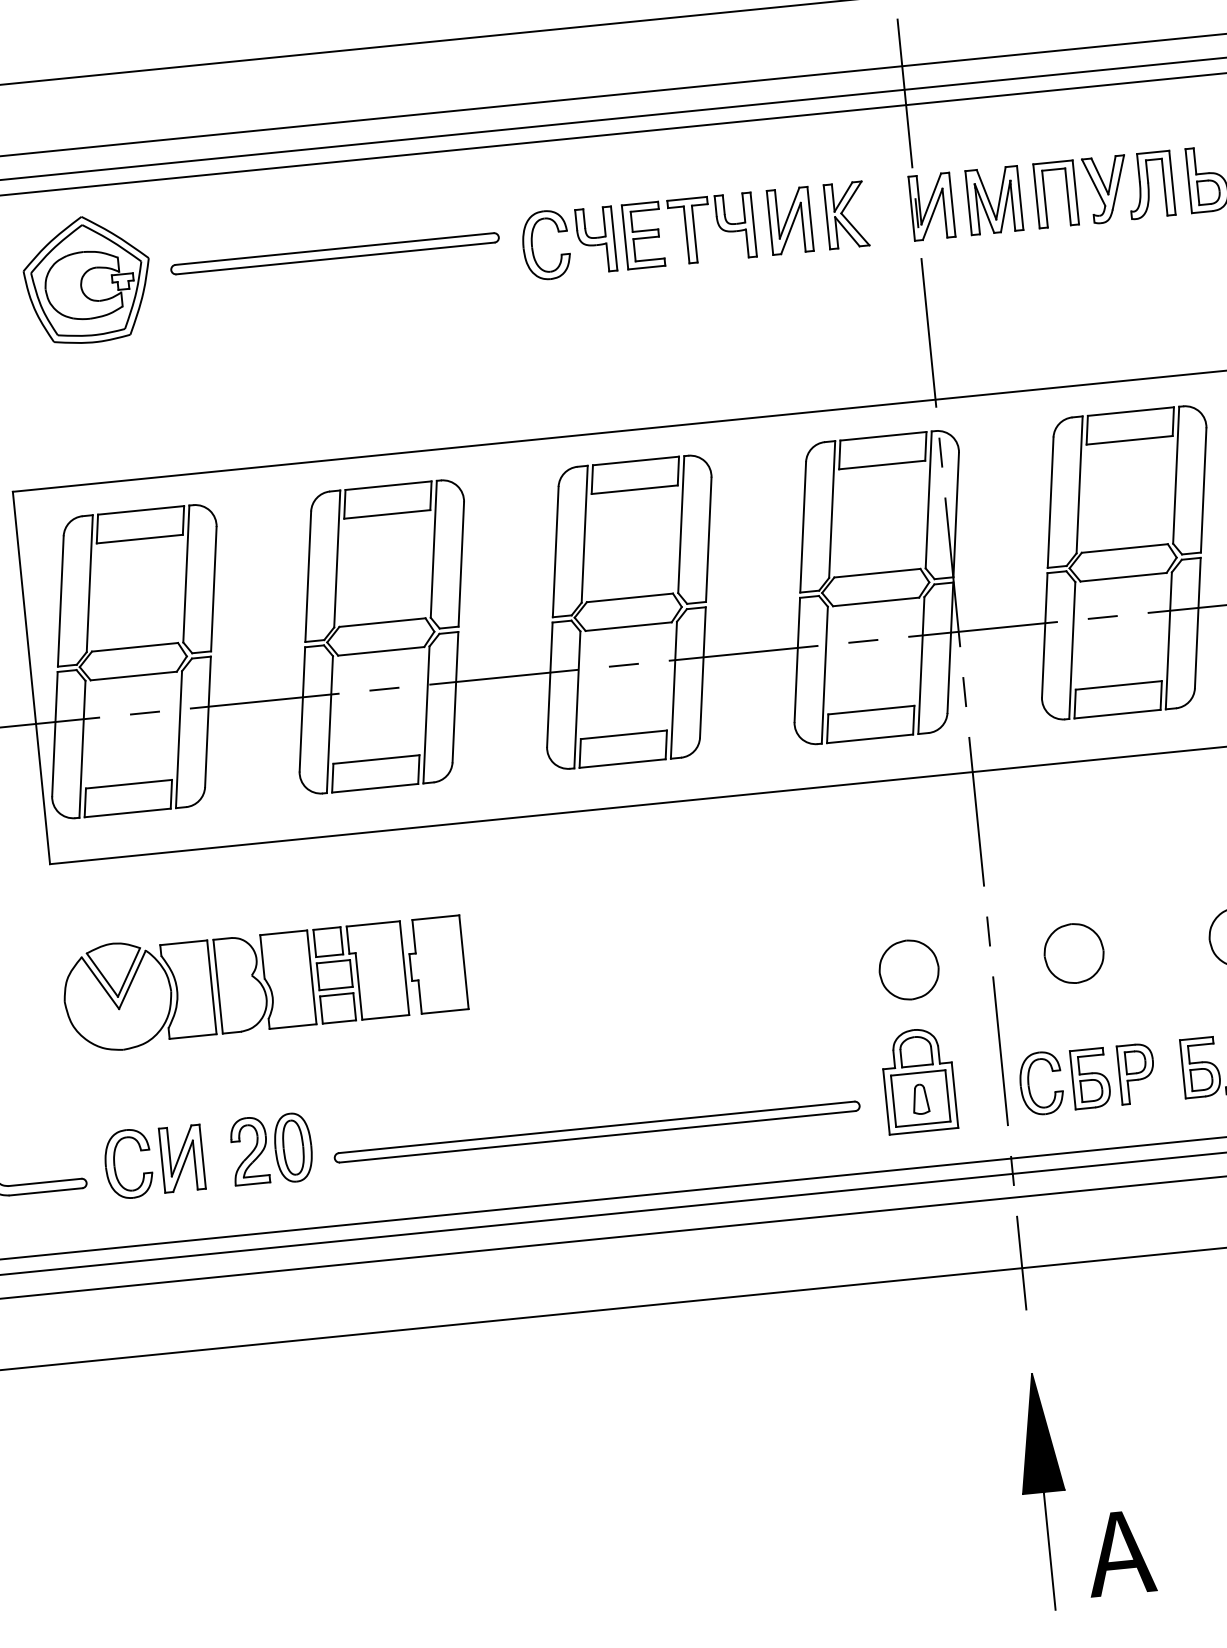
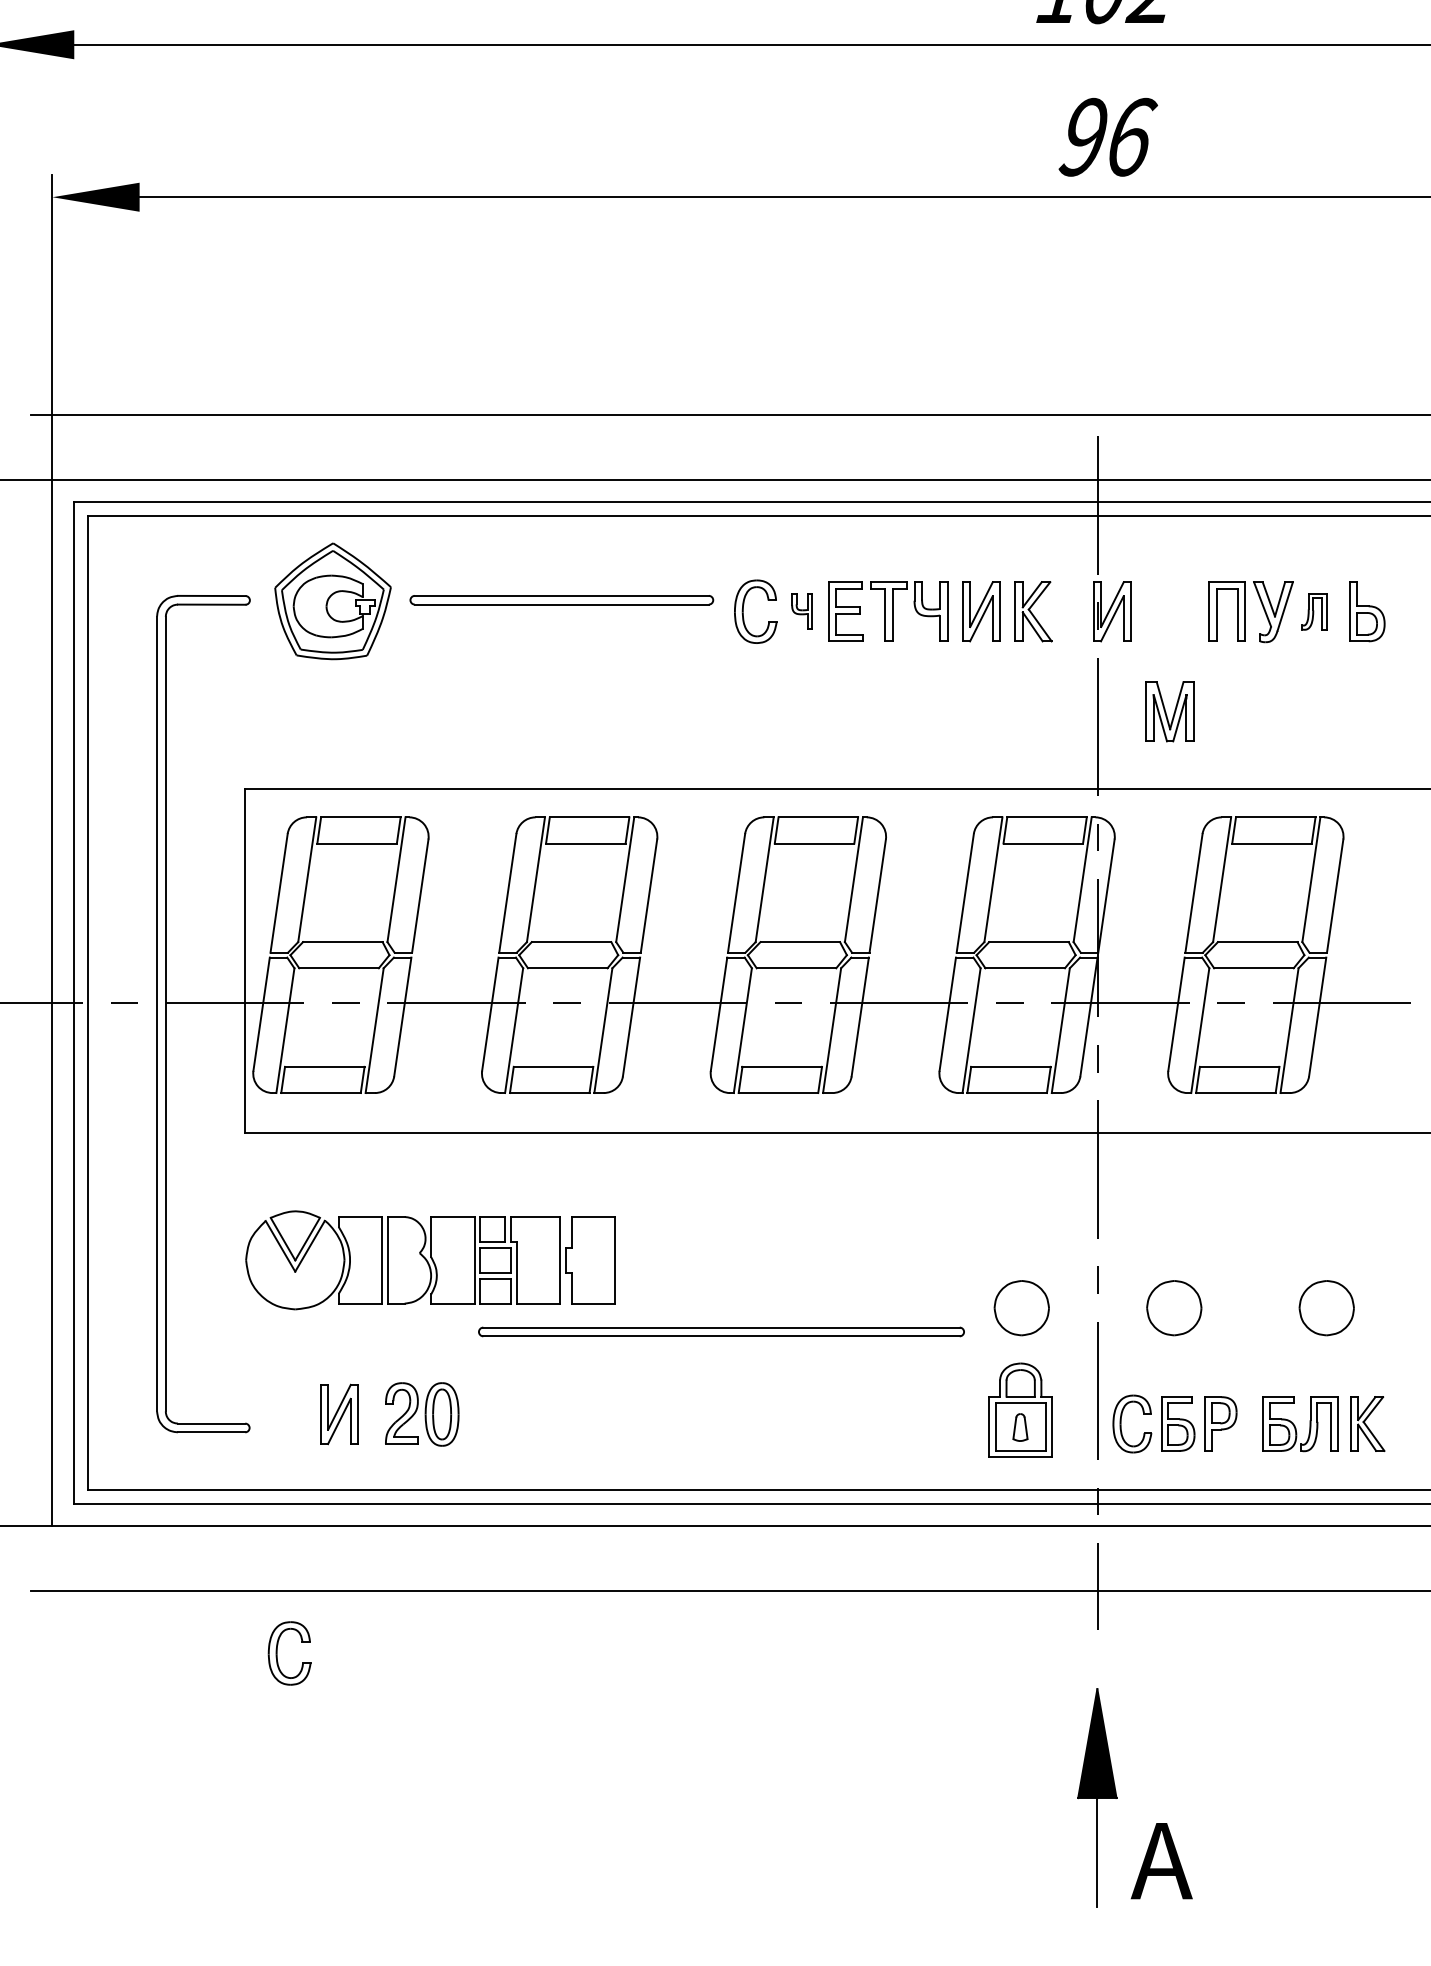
part: (1150, 184) -> (1314, 611), size x0.6
part: (993, 200) -> (1169, 711), moved
part: (595, 240) -> (801, 611), size x0.6
part: (597, 1131) -> (721, 1331), moved
part: (115, 1165) -> (277, 1653), moved

